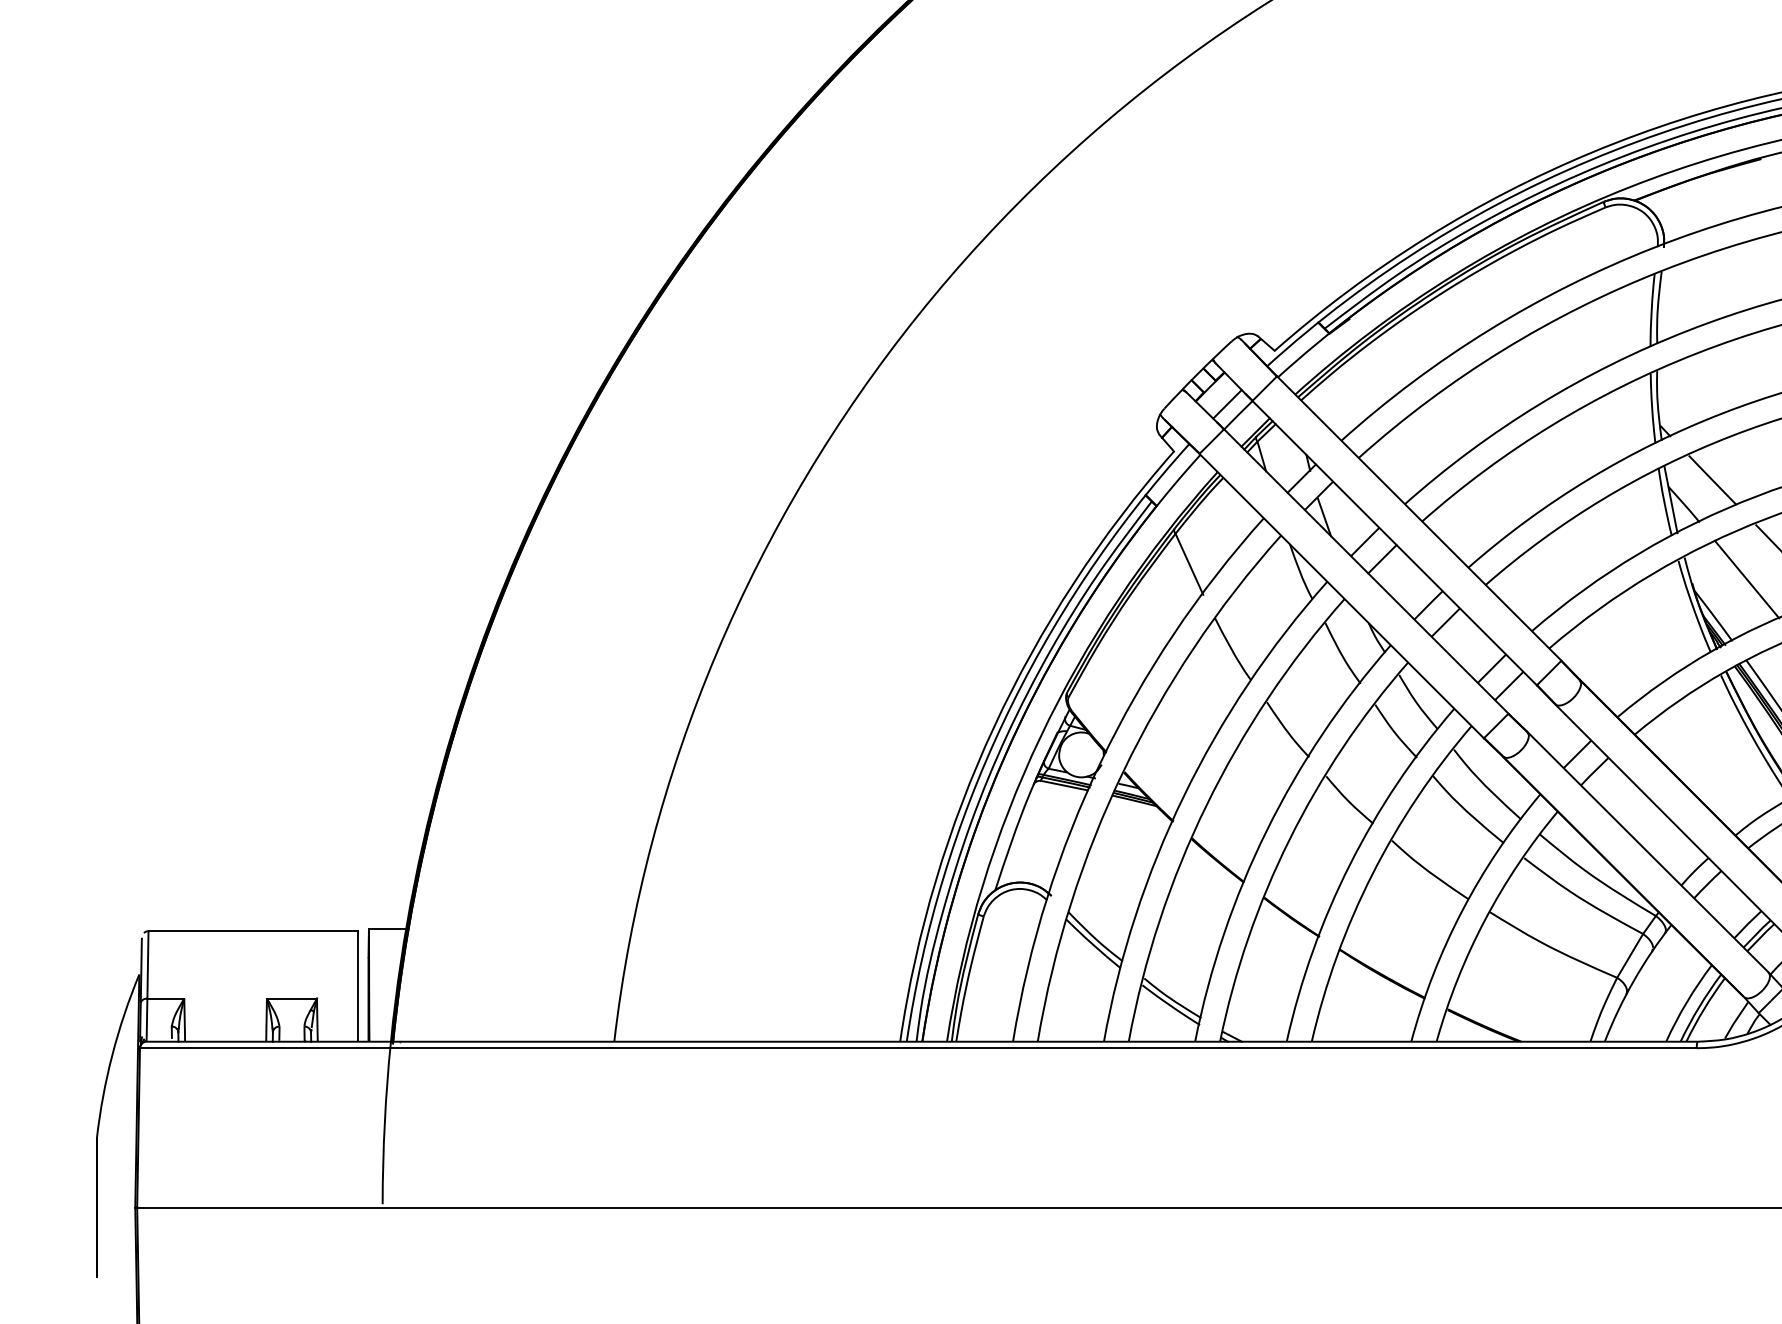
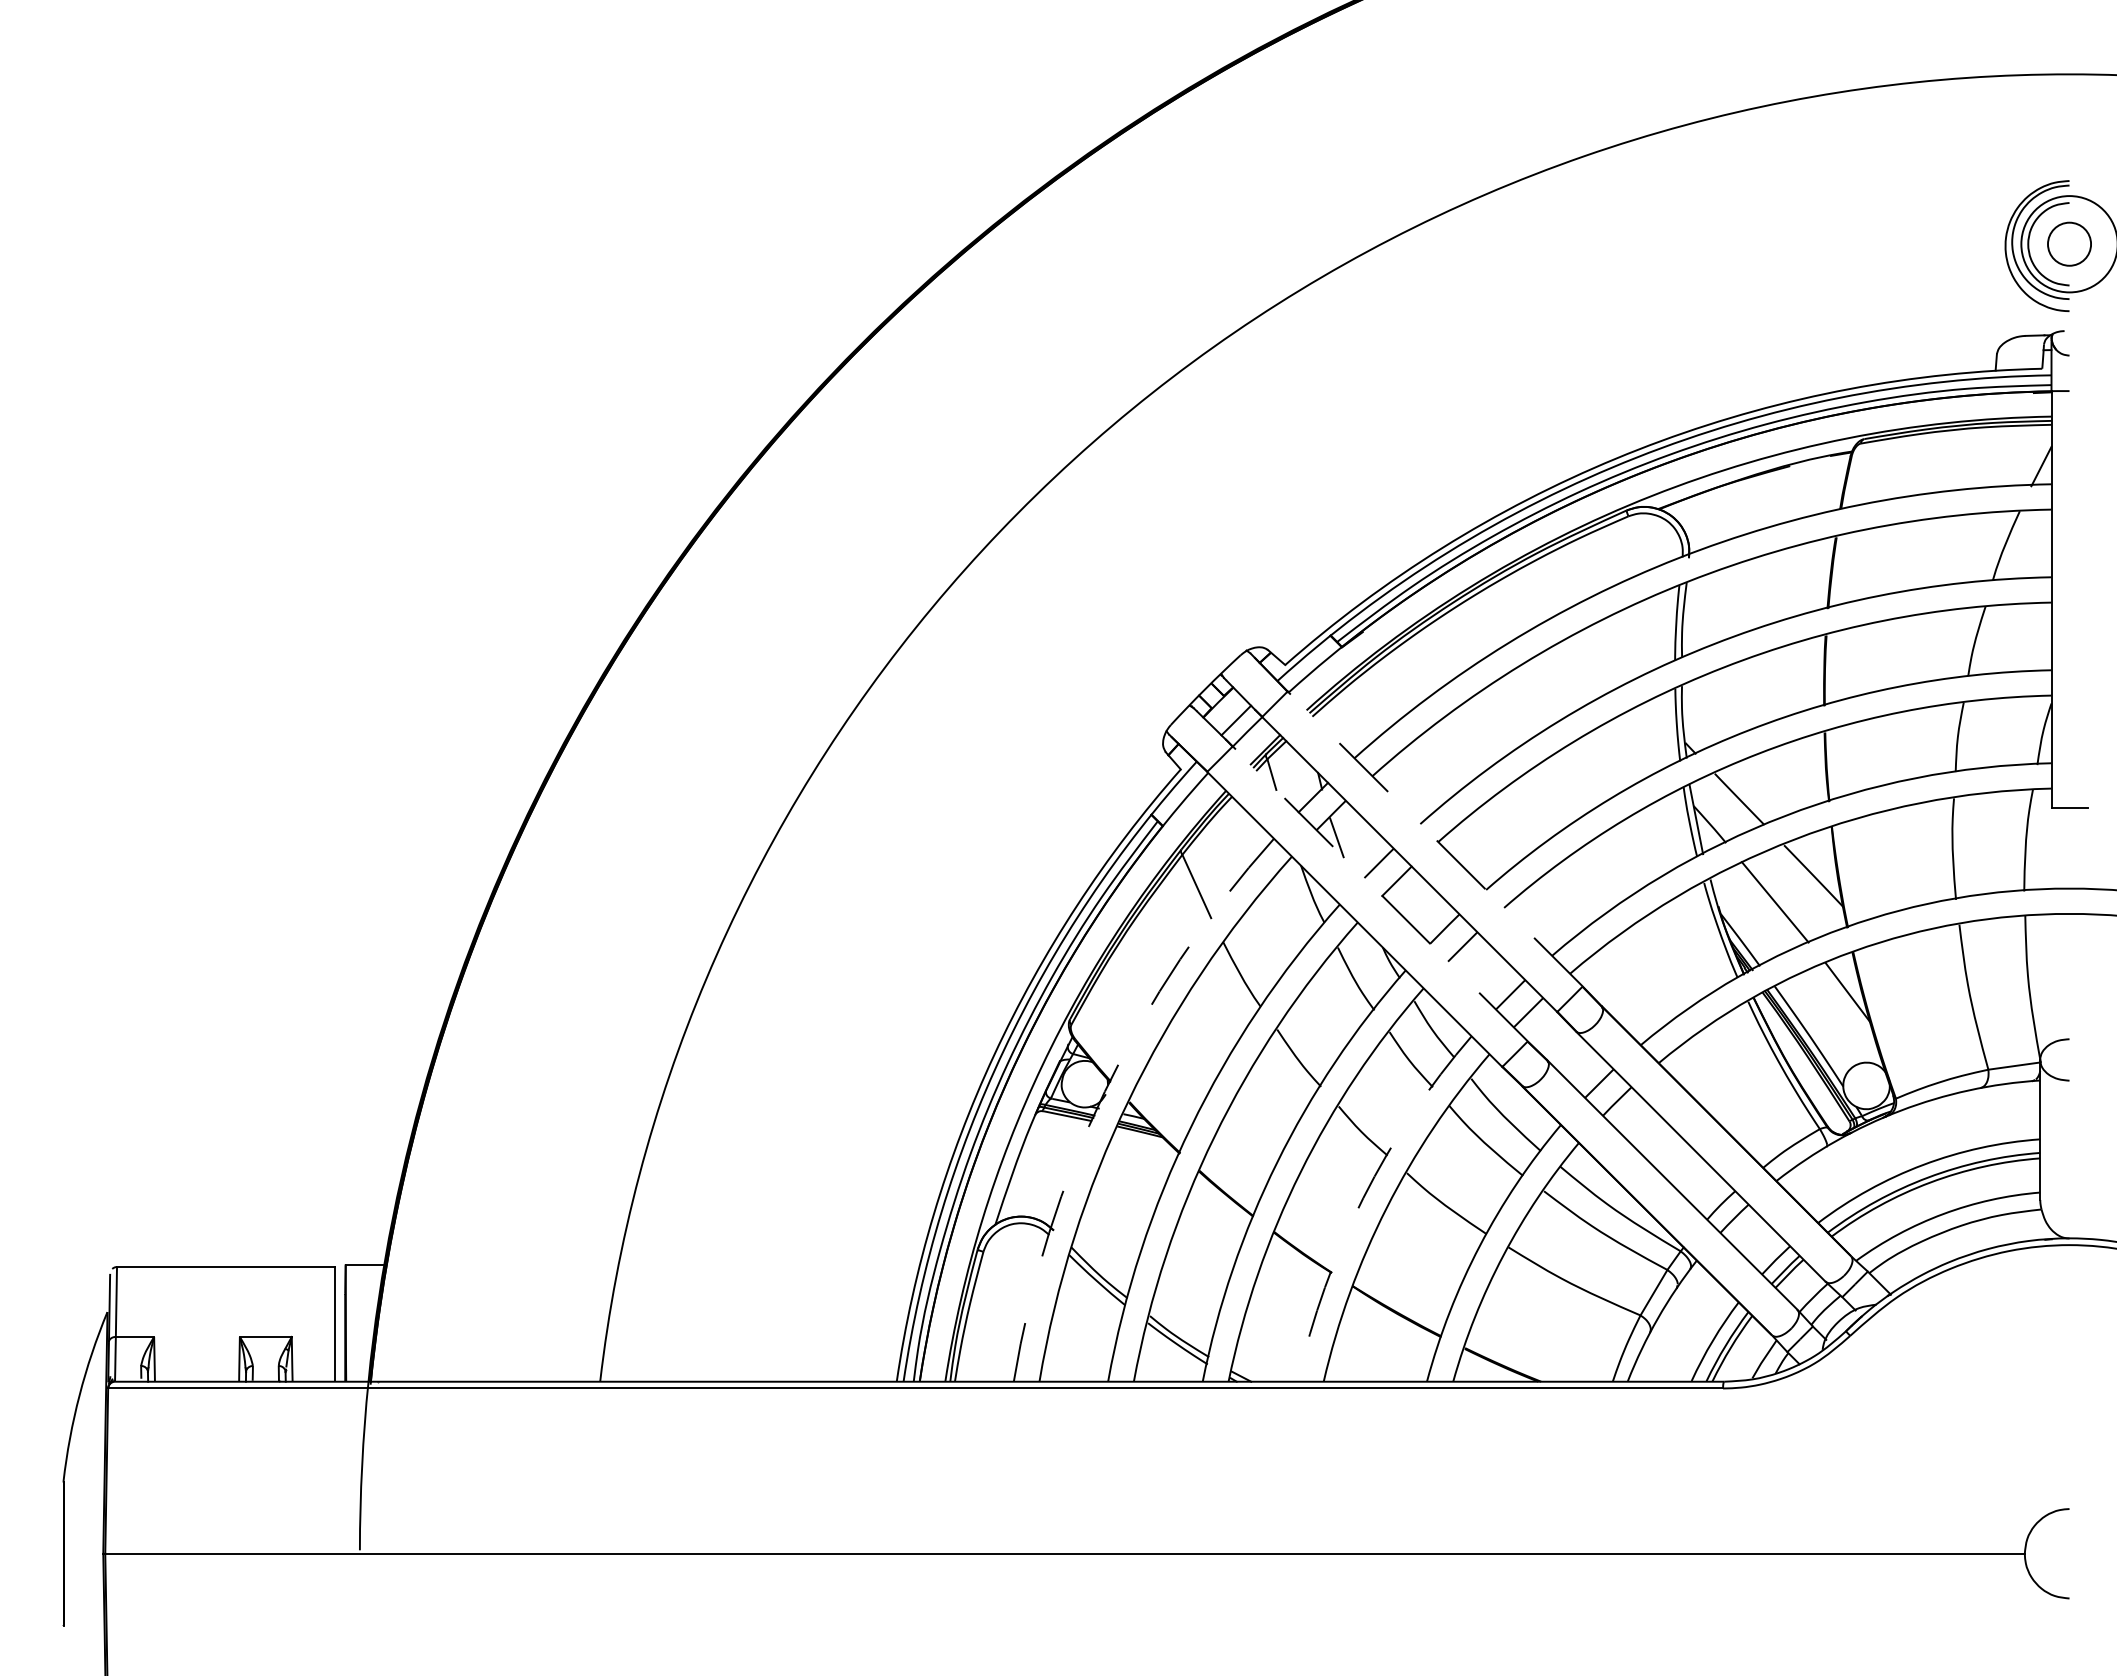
line: (1419, 519) -> (1435, 839), solid -> dashed
line: (1366, 571) -> (1380, 893), solid -> dashed
arc: (1100, 761) -> (1104, 1091), solid -> dashed
arc: (1350, 865) -> (1363, 1198), solid -> dashed

